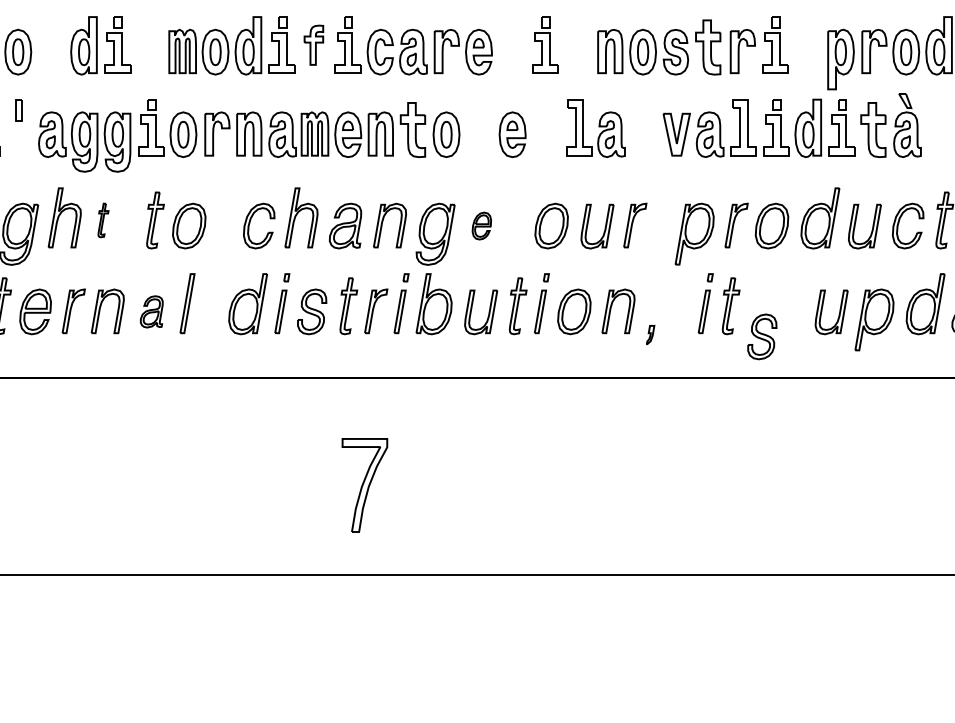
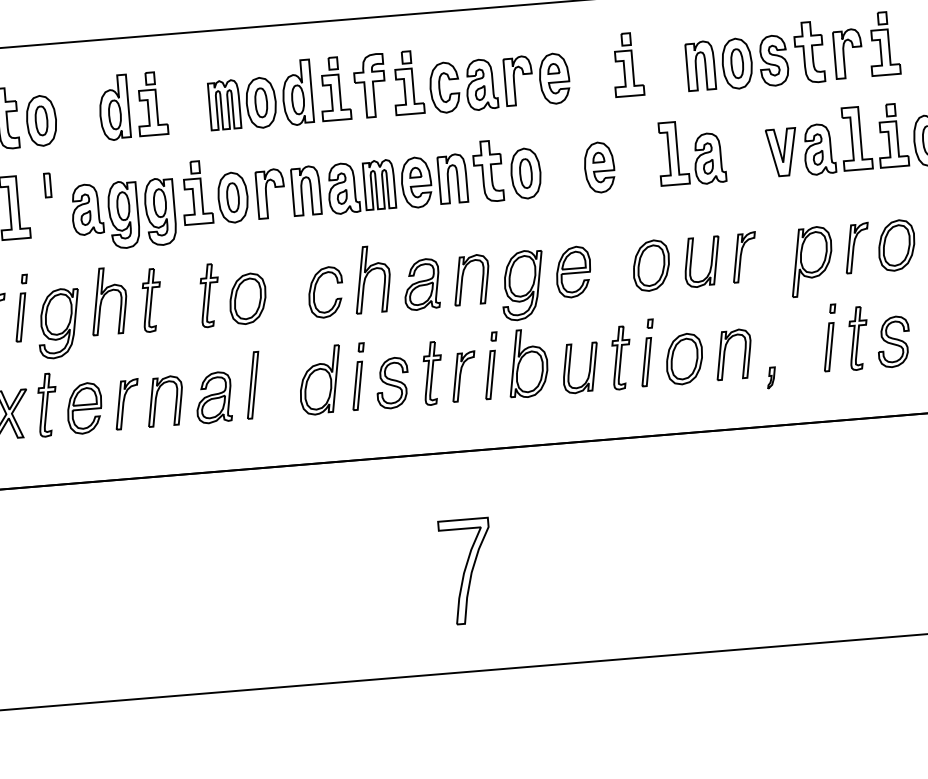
part: (313, 45) -> (369, 86), size x1.43
part: (103, 220) -> (151, 300), size x1.67
part: (481, 225) -> (573, 271), size x1.67
part: (151, 311) -> (213, 397), size x1.43
part: (762, 336) -> (893, 341), moved

